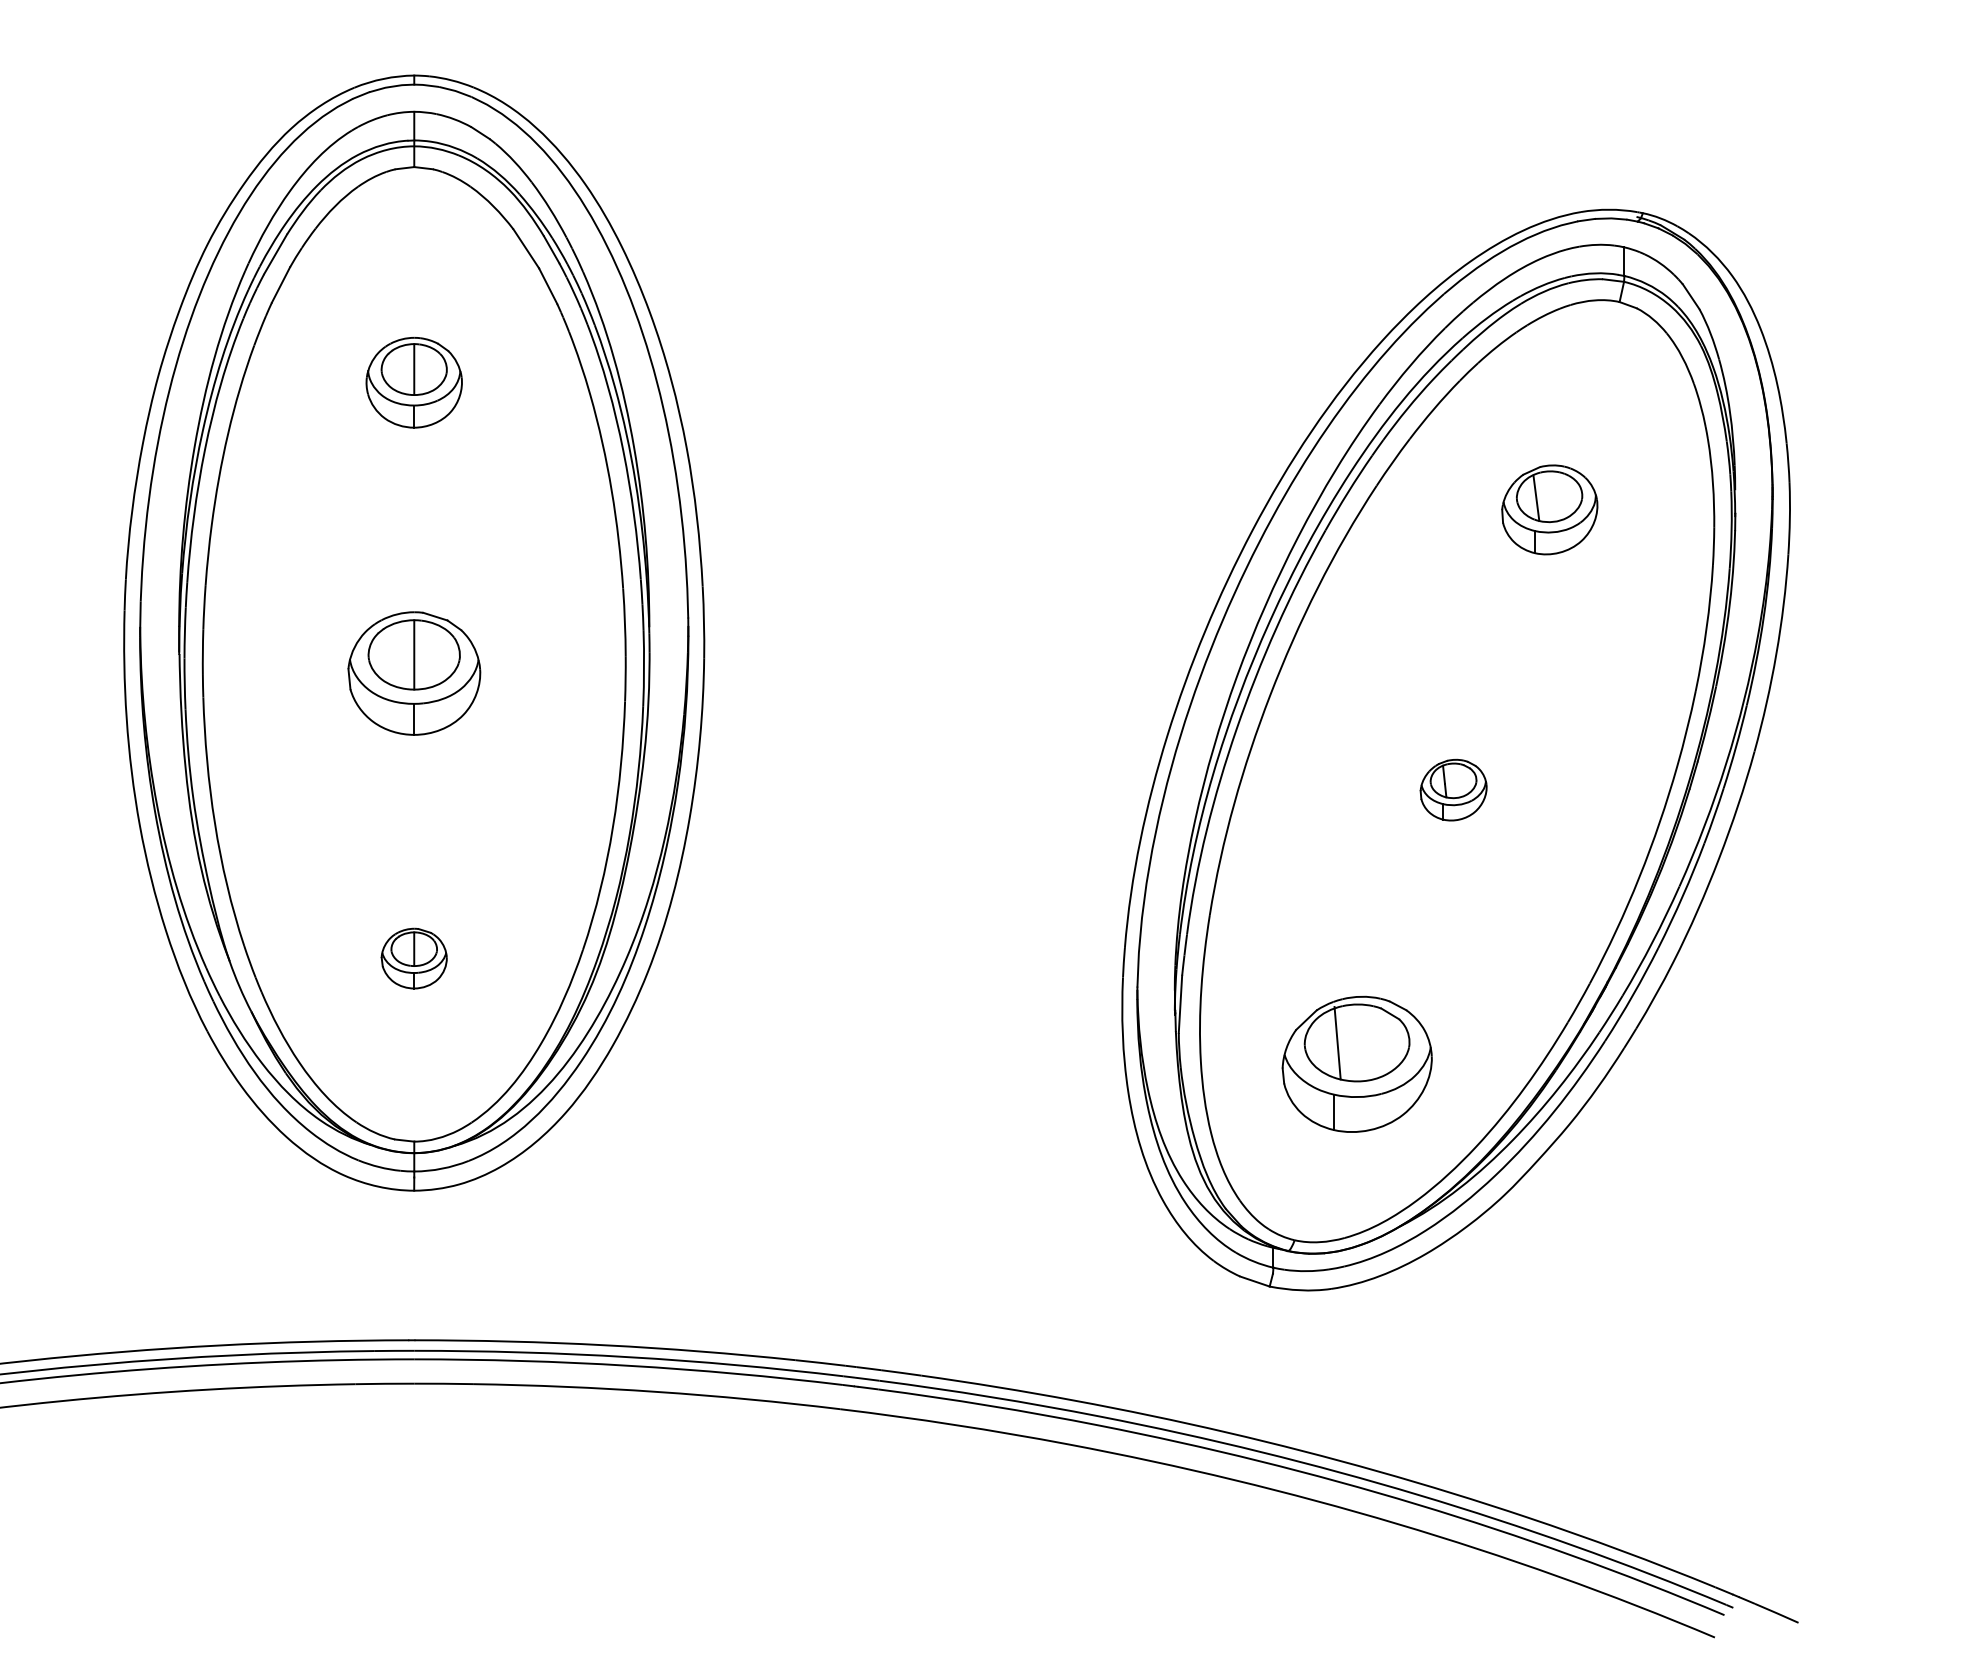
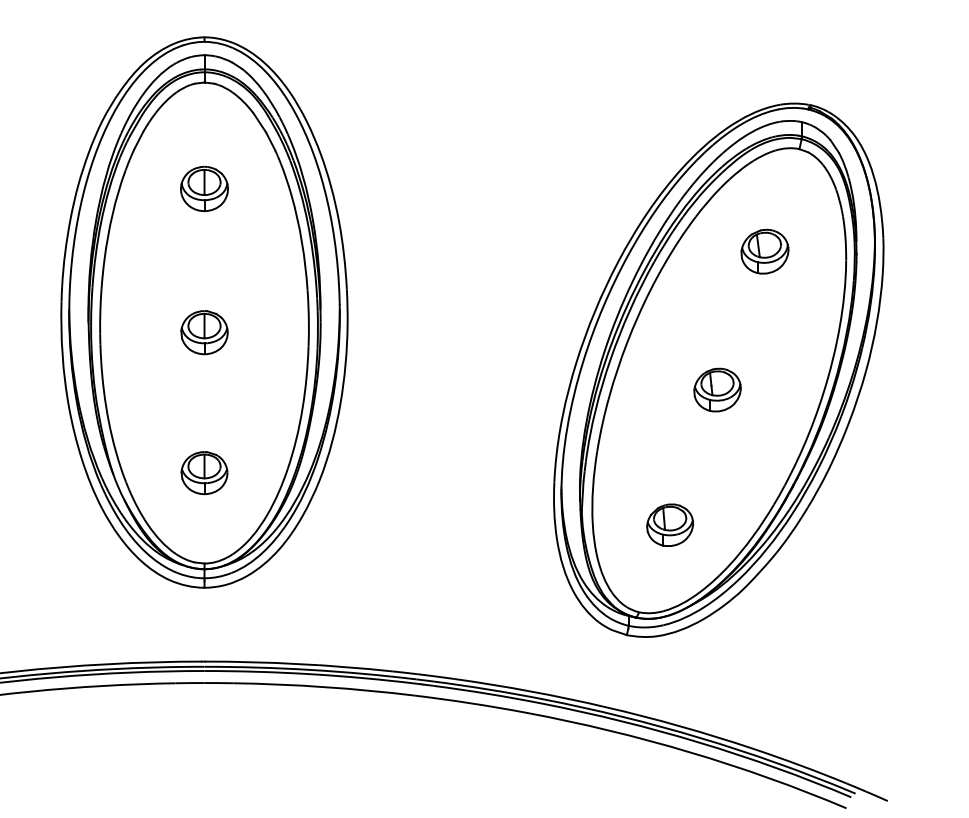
part: (414, 673) -> (204, 332), size x0.71
part: (1453, 788) -> (717, 389), size x1.43
part: (414, 959) -> (204, 473), size x1.43
part: (1358, 1062) -> (670, 524), size x0.62

